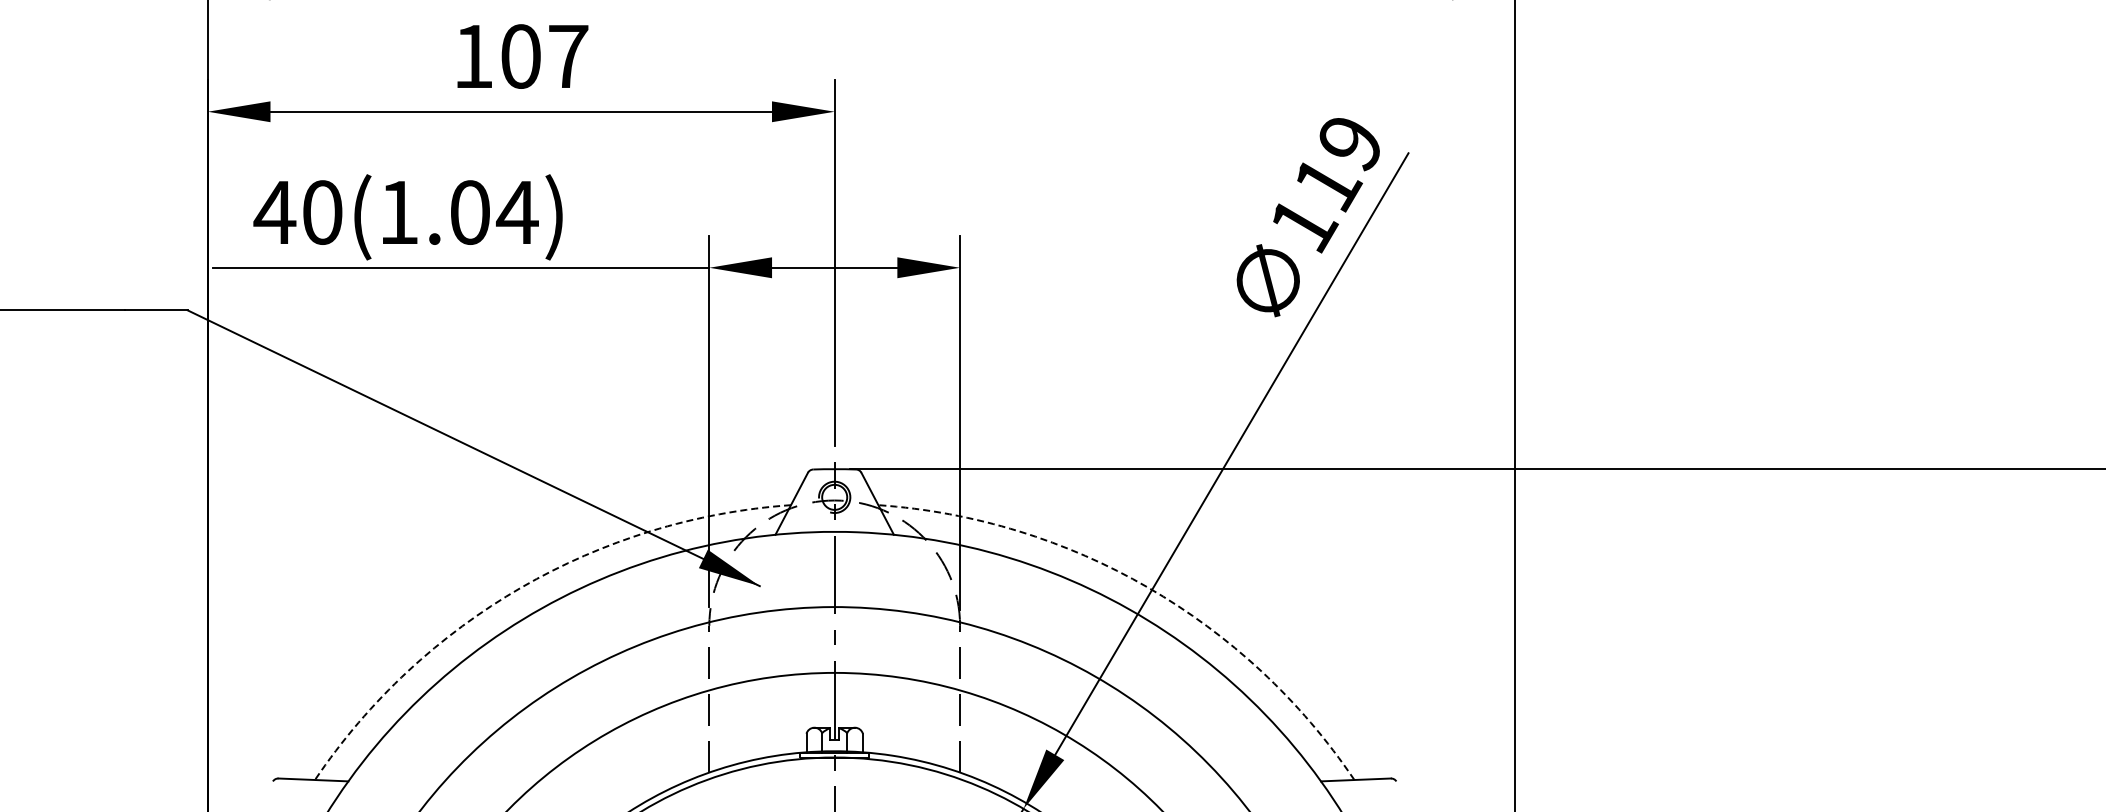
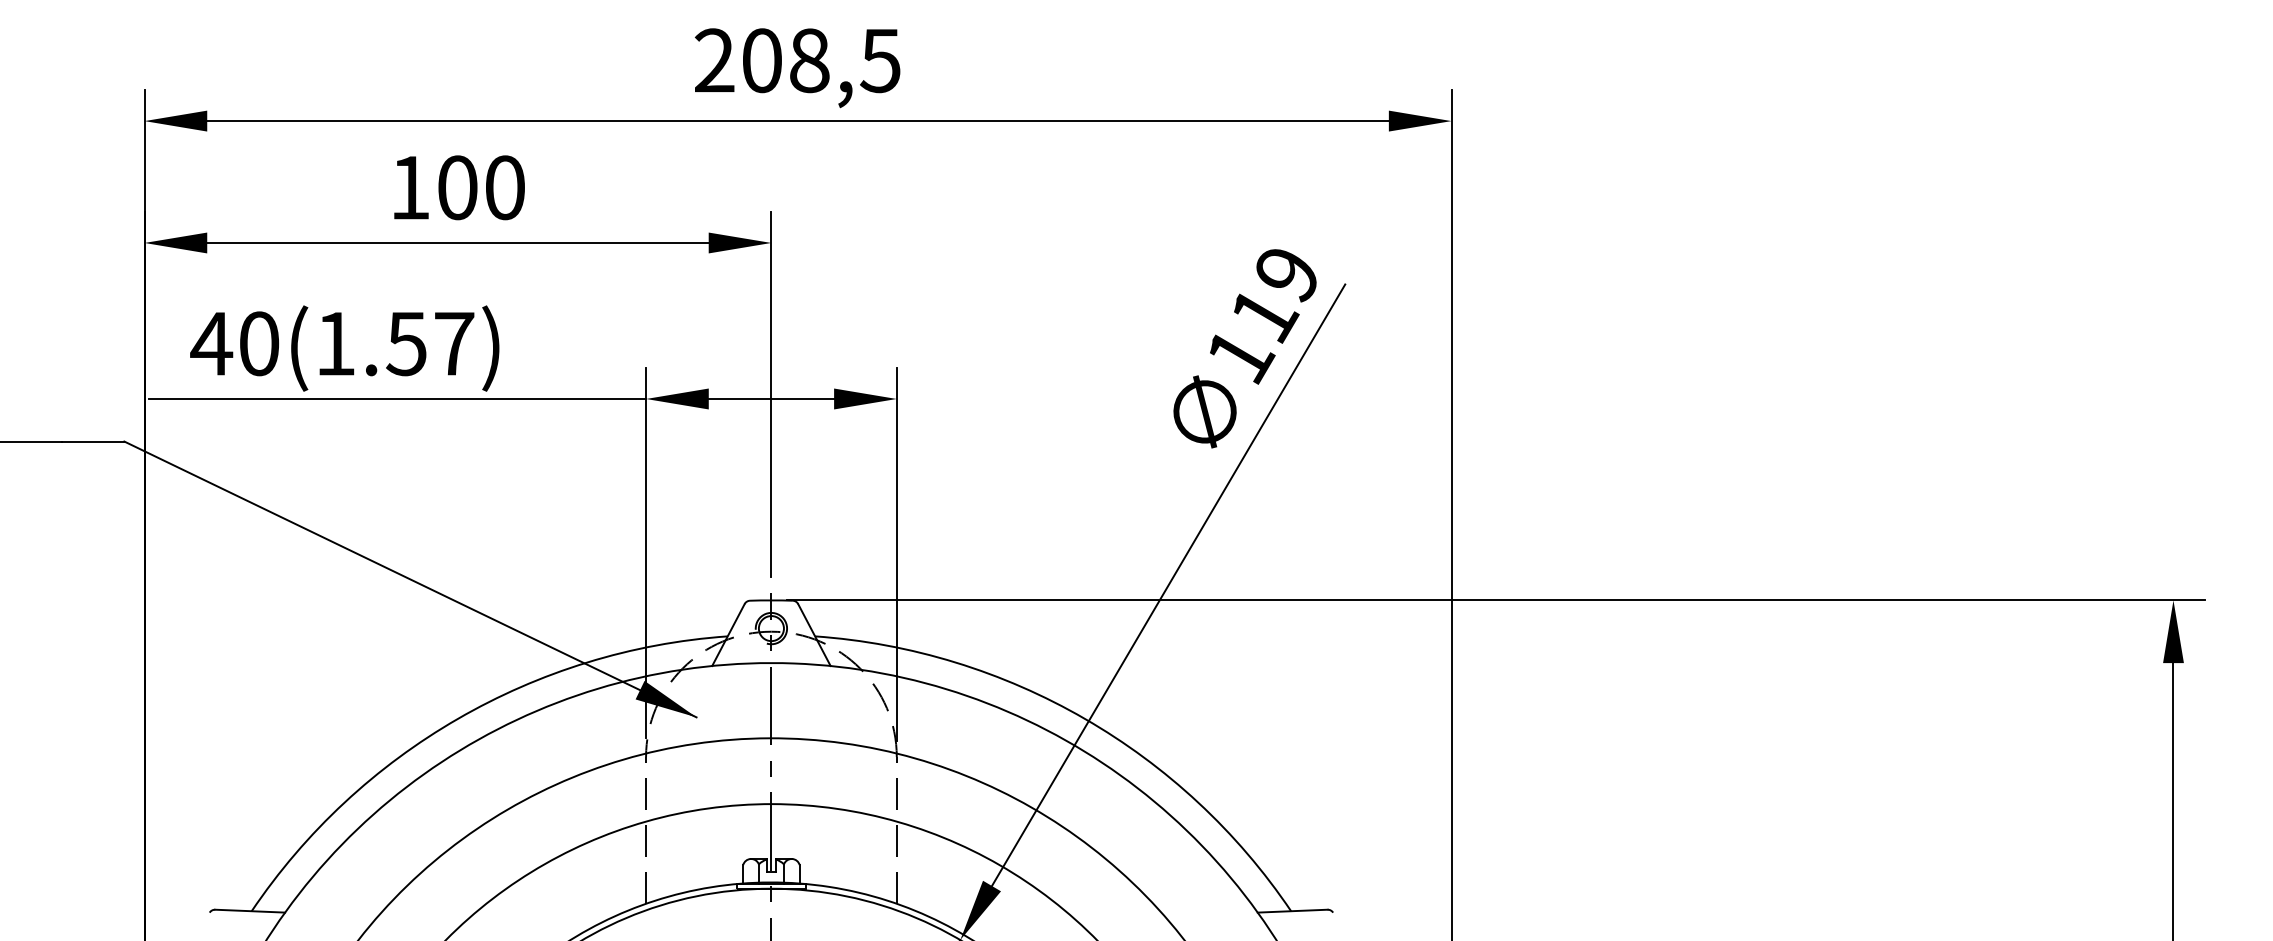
text: (568, 56) -> (505, 187), 107 -> 100
text: (493, 212) -> (430, 343), 40(1.04) -> 40(1.57)
arc: (521, 587) -> (458, 718), dashed -> solid
arc: (1147, 587) -> (1084, 718), dashed -> solid

